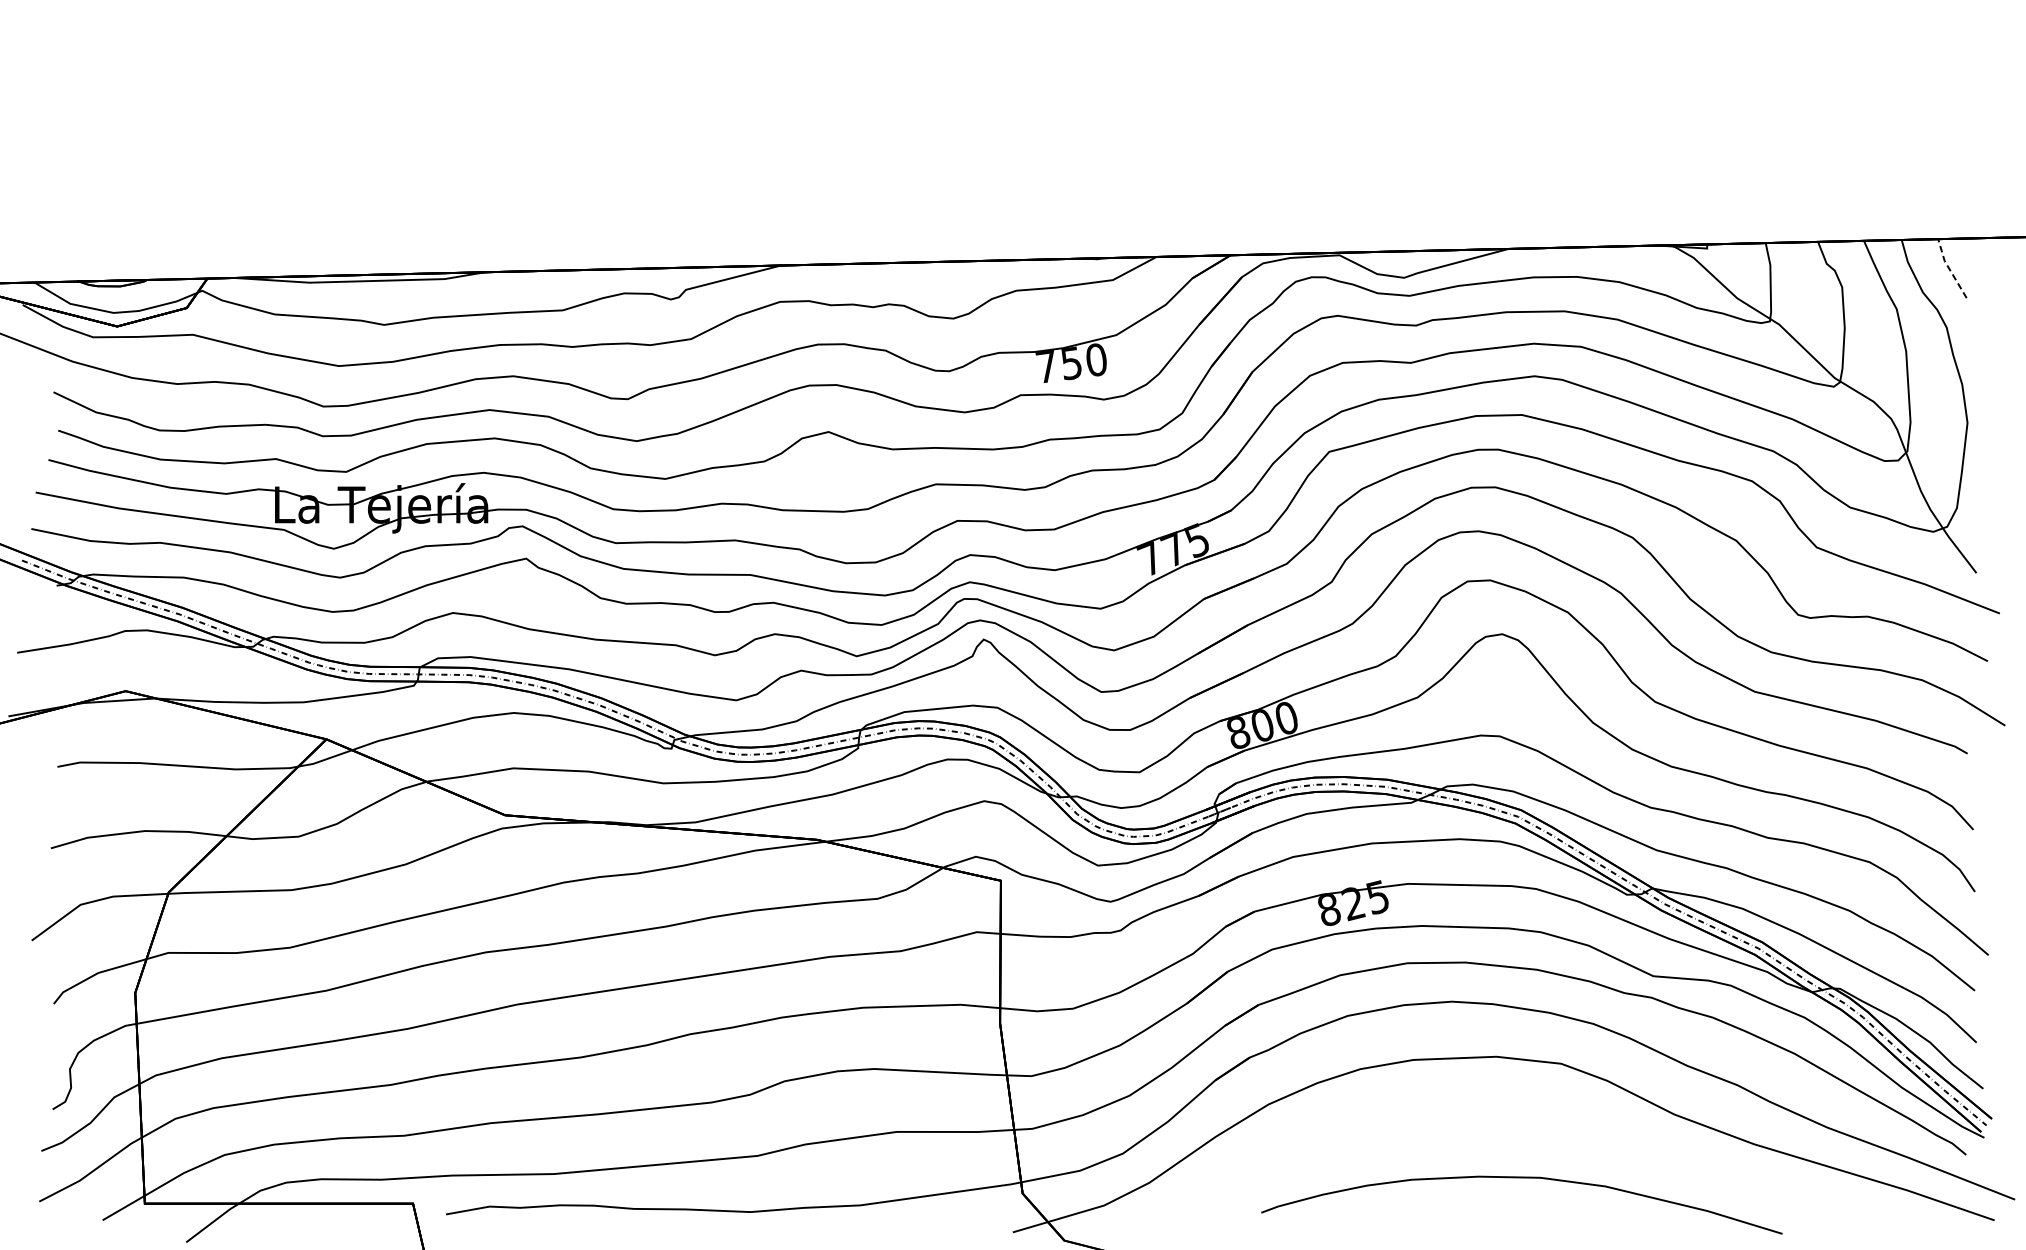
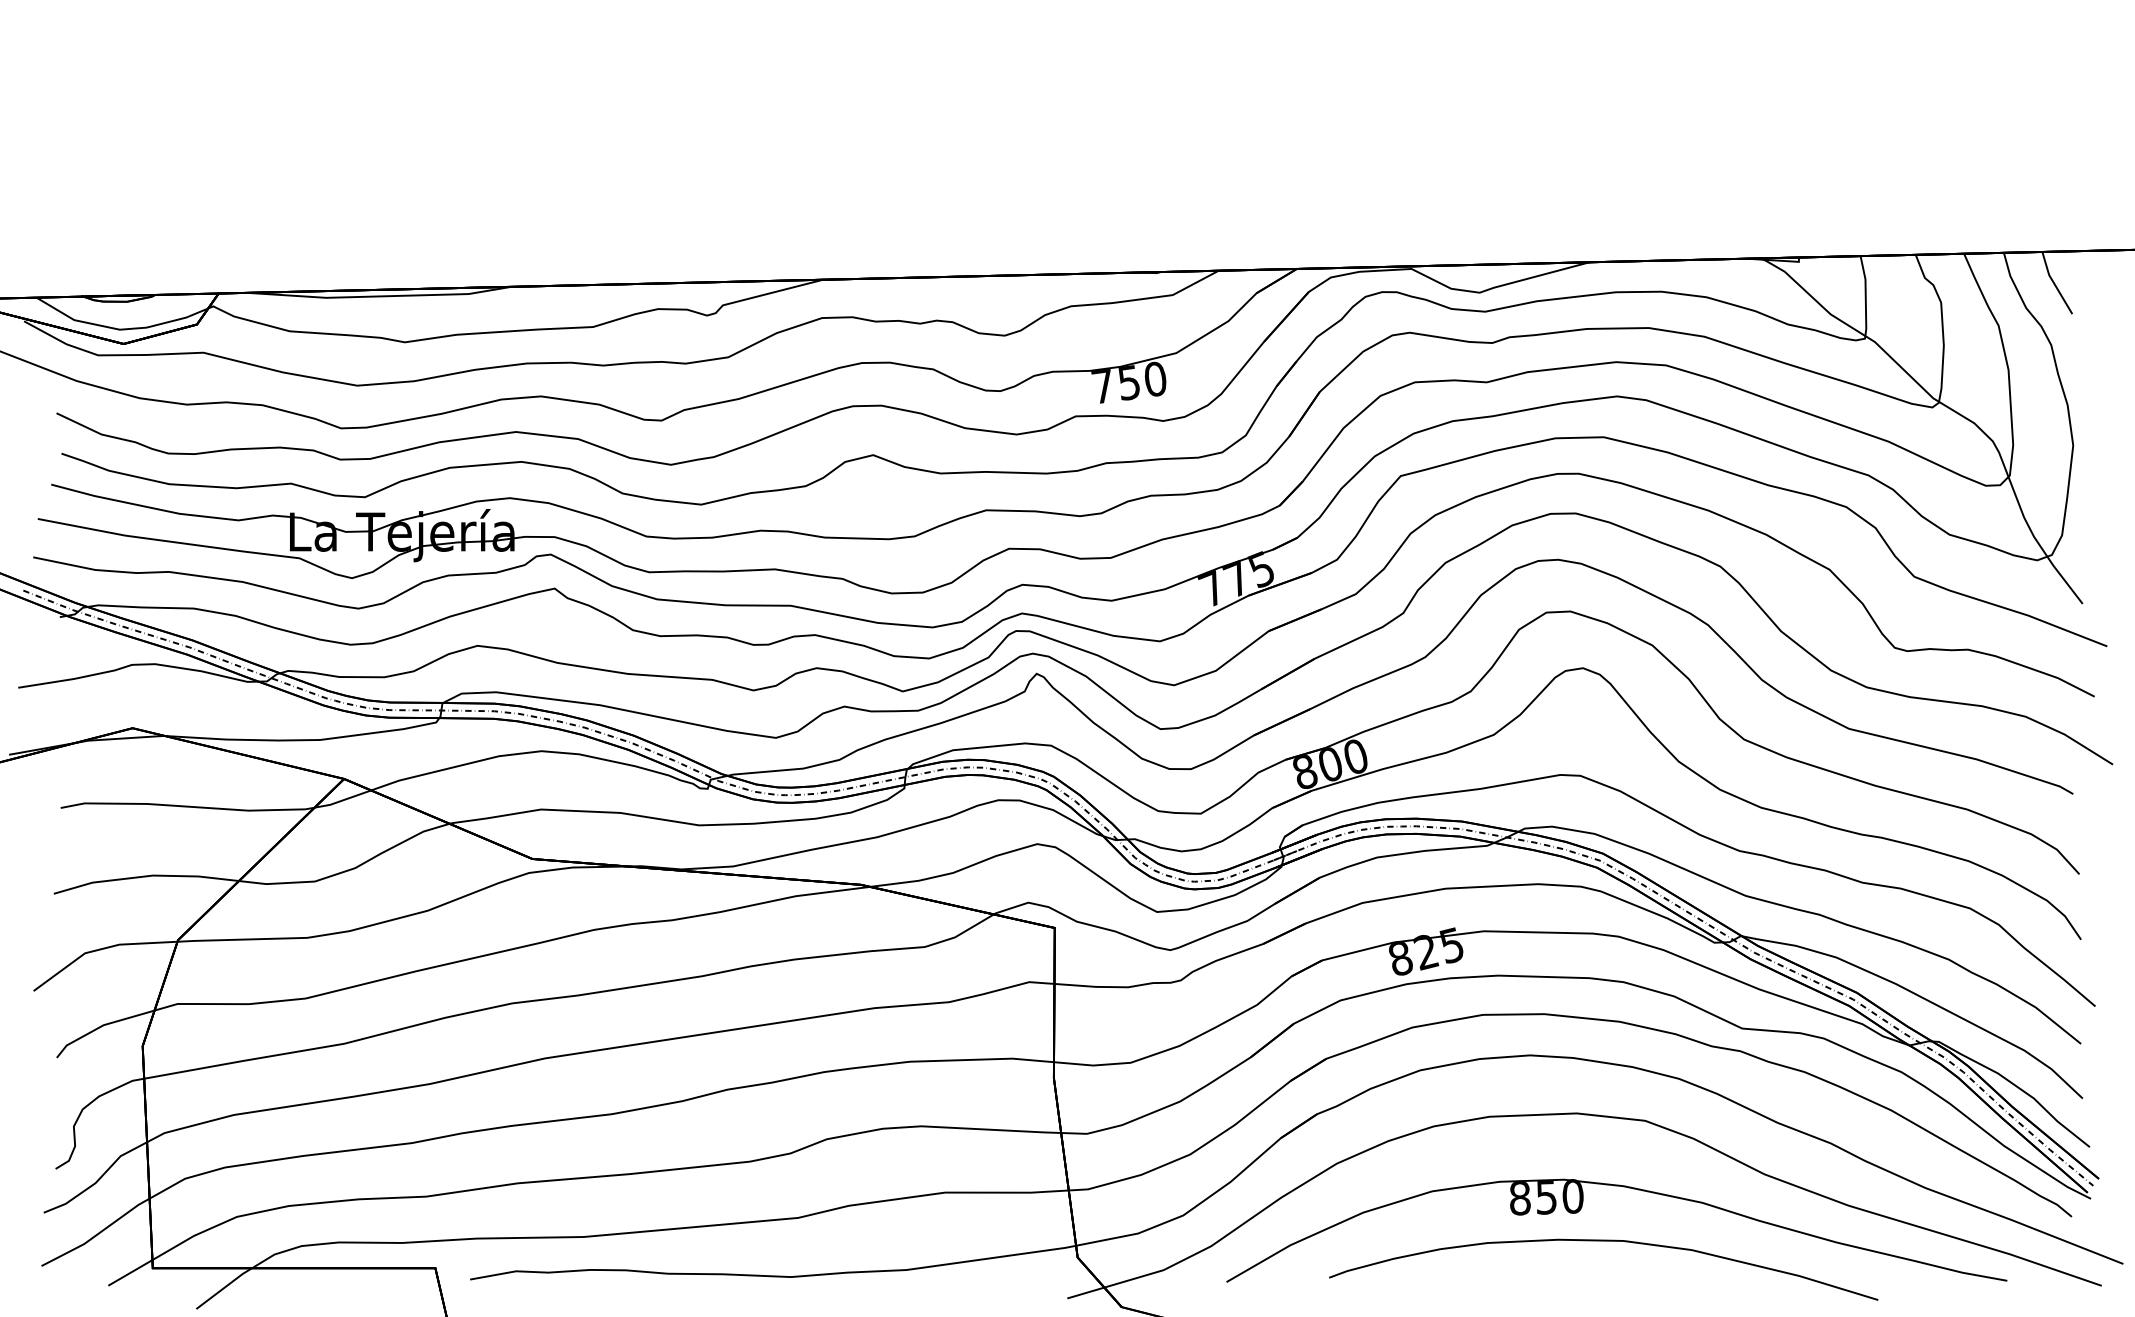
line: (1949, 269) -> (2054, 283), dashed -> solid
part: (1500, 1147) -> (1581, 1209), added

